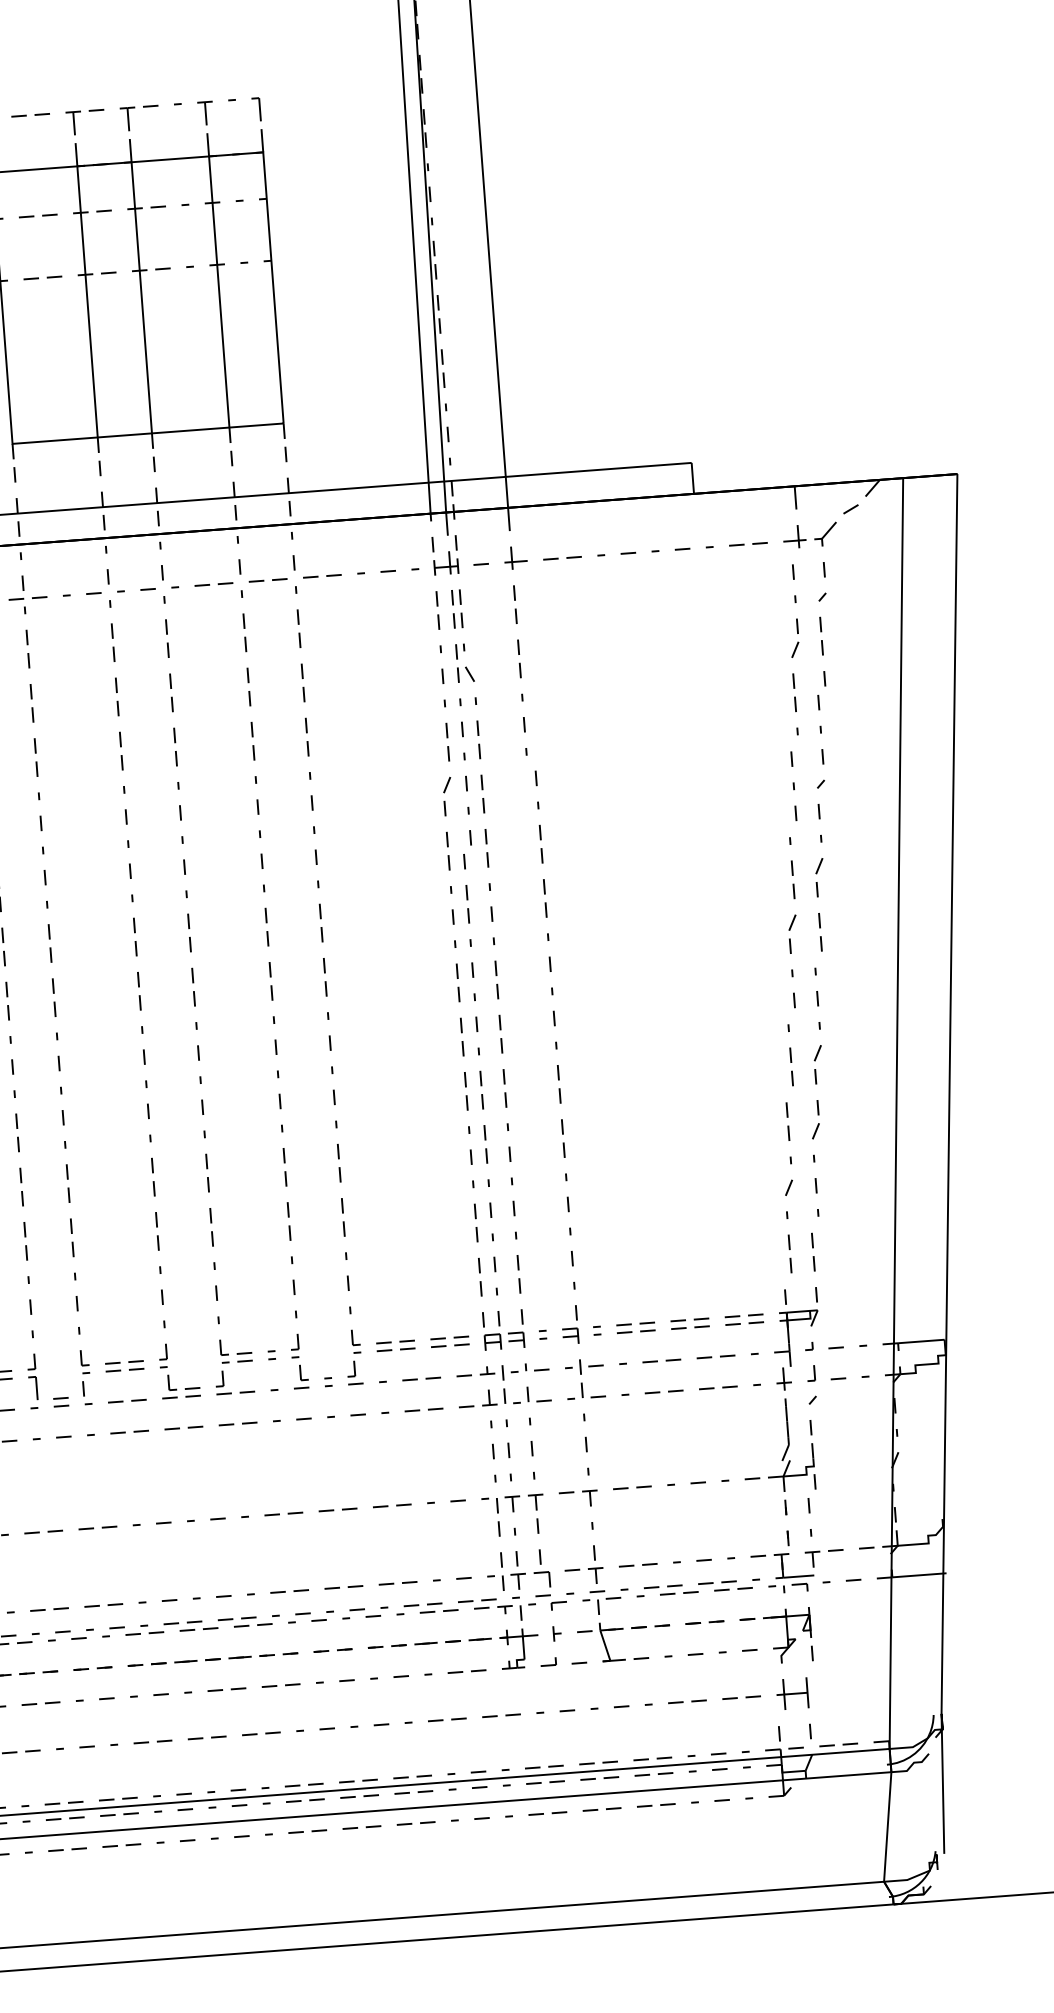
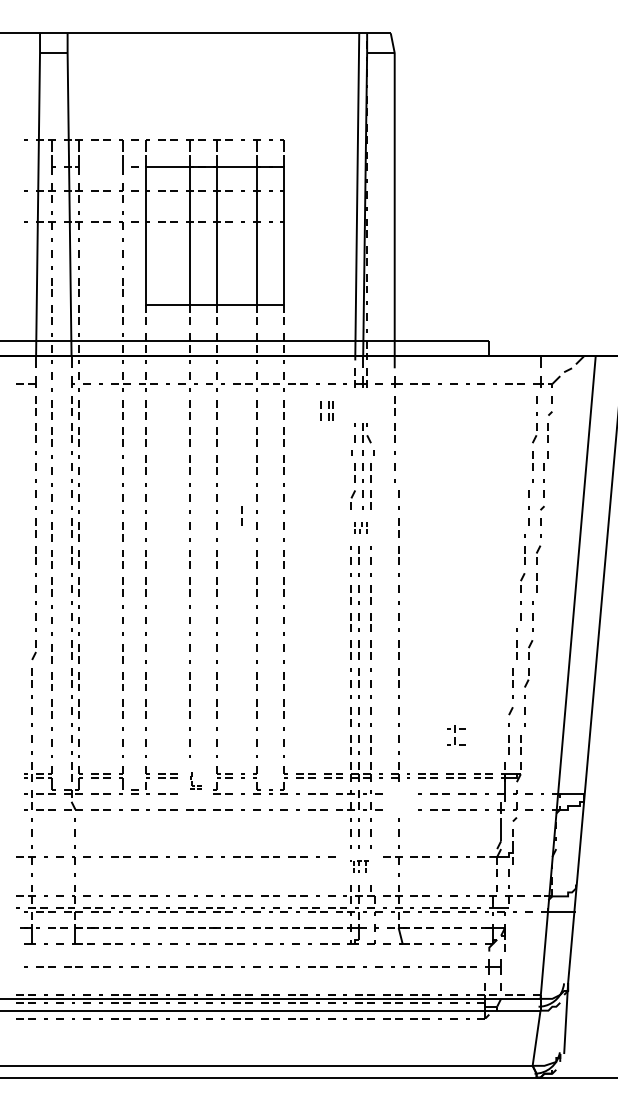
part: (448, 609) -> (326, 410), moved
part: (458, 701) -> (362, 452), size x1.4
line: (230, 839) -> (241, 513), added
part: (466, 849) -> (360, 527), size x0.6
part: (179, 1370) -> (195, 780), size x0.6
part: (585, 1379) -> (456, 735), moved
part: (512, 1515) -> (358, 866), size x0.6

